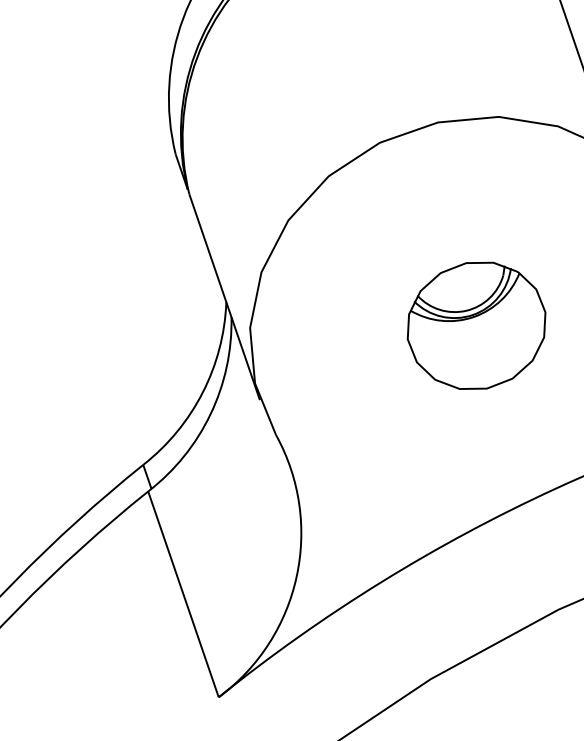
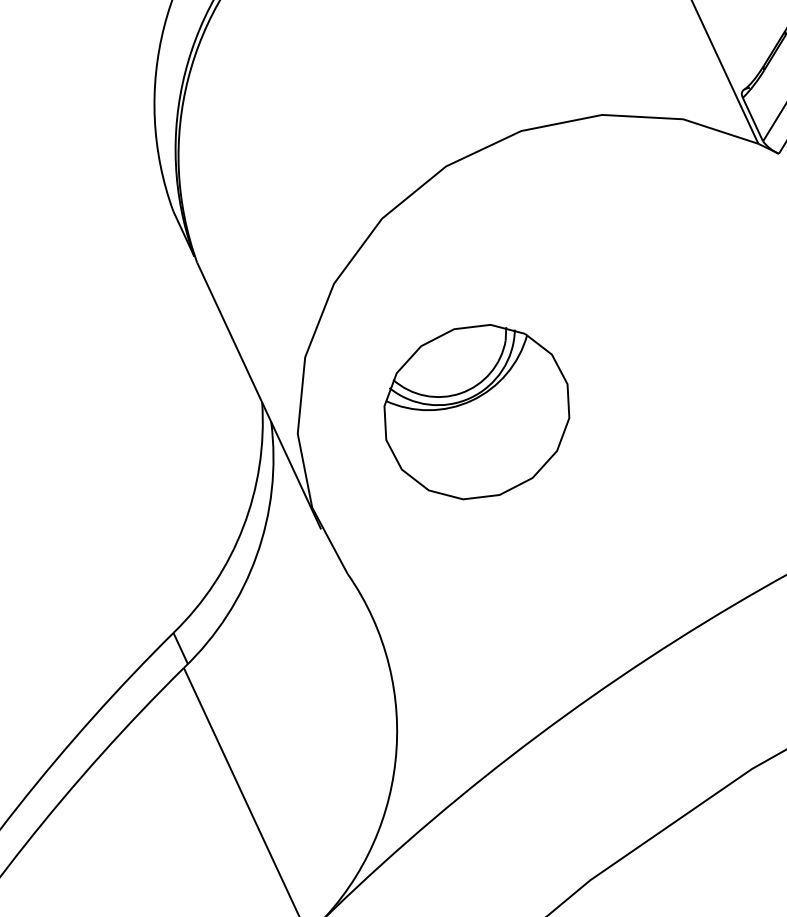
part: (476, 325) -> (476, 411), moved

